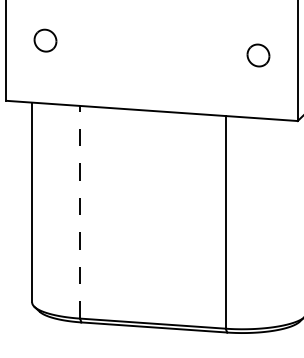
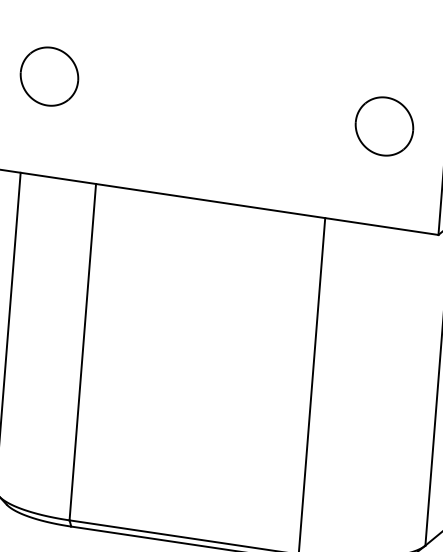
part: (45, 40) -> (49, 76), size x1.67
part: (258, 55) -> (384, 126), size x1.67
line: (80, 211) -> (83, 351), dashed -> solid

